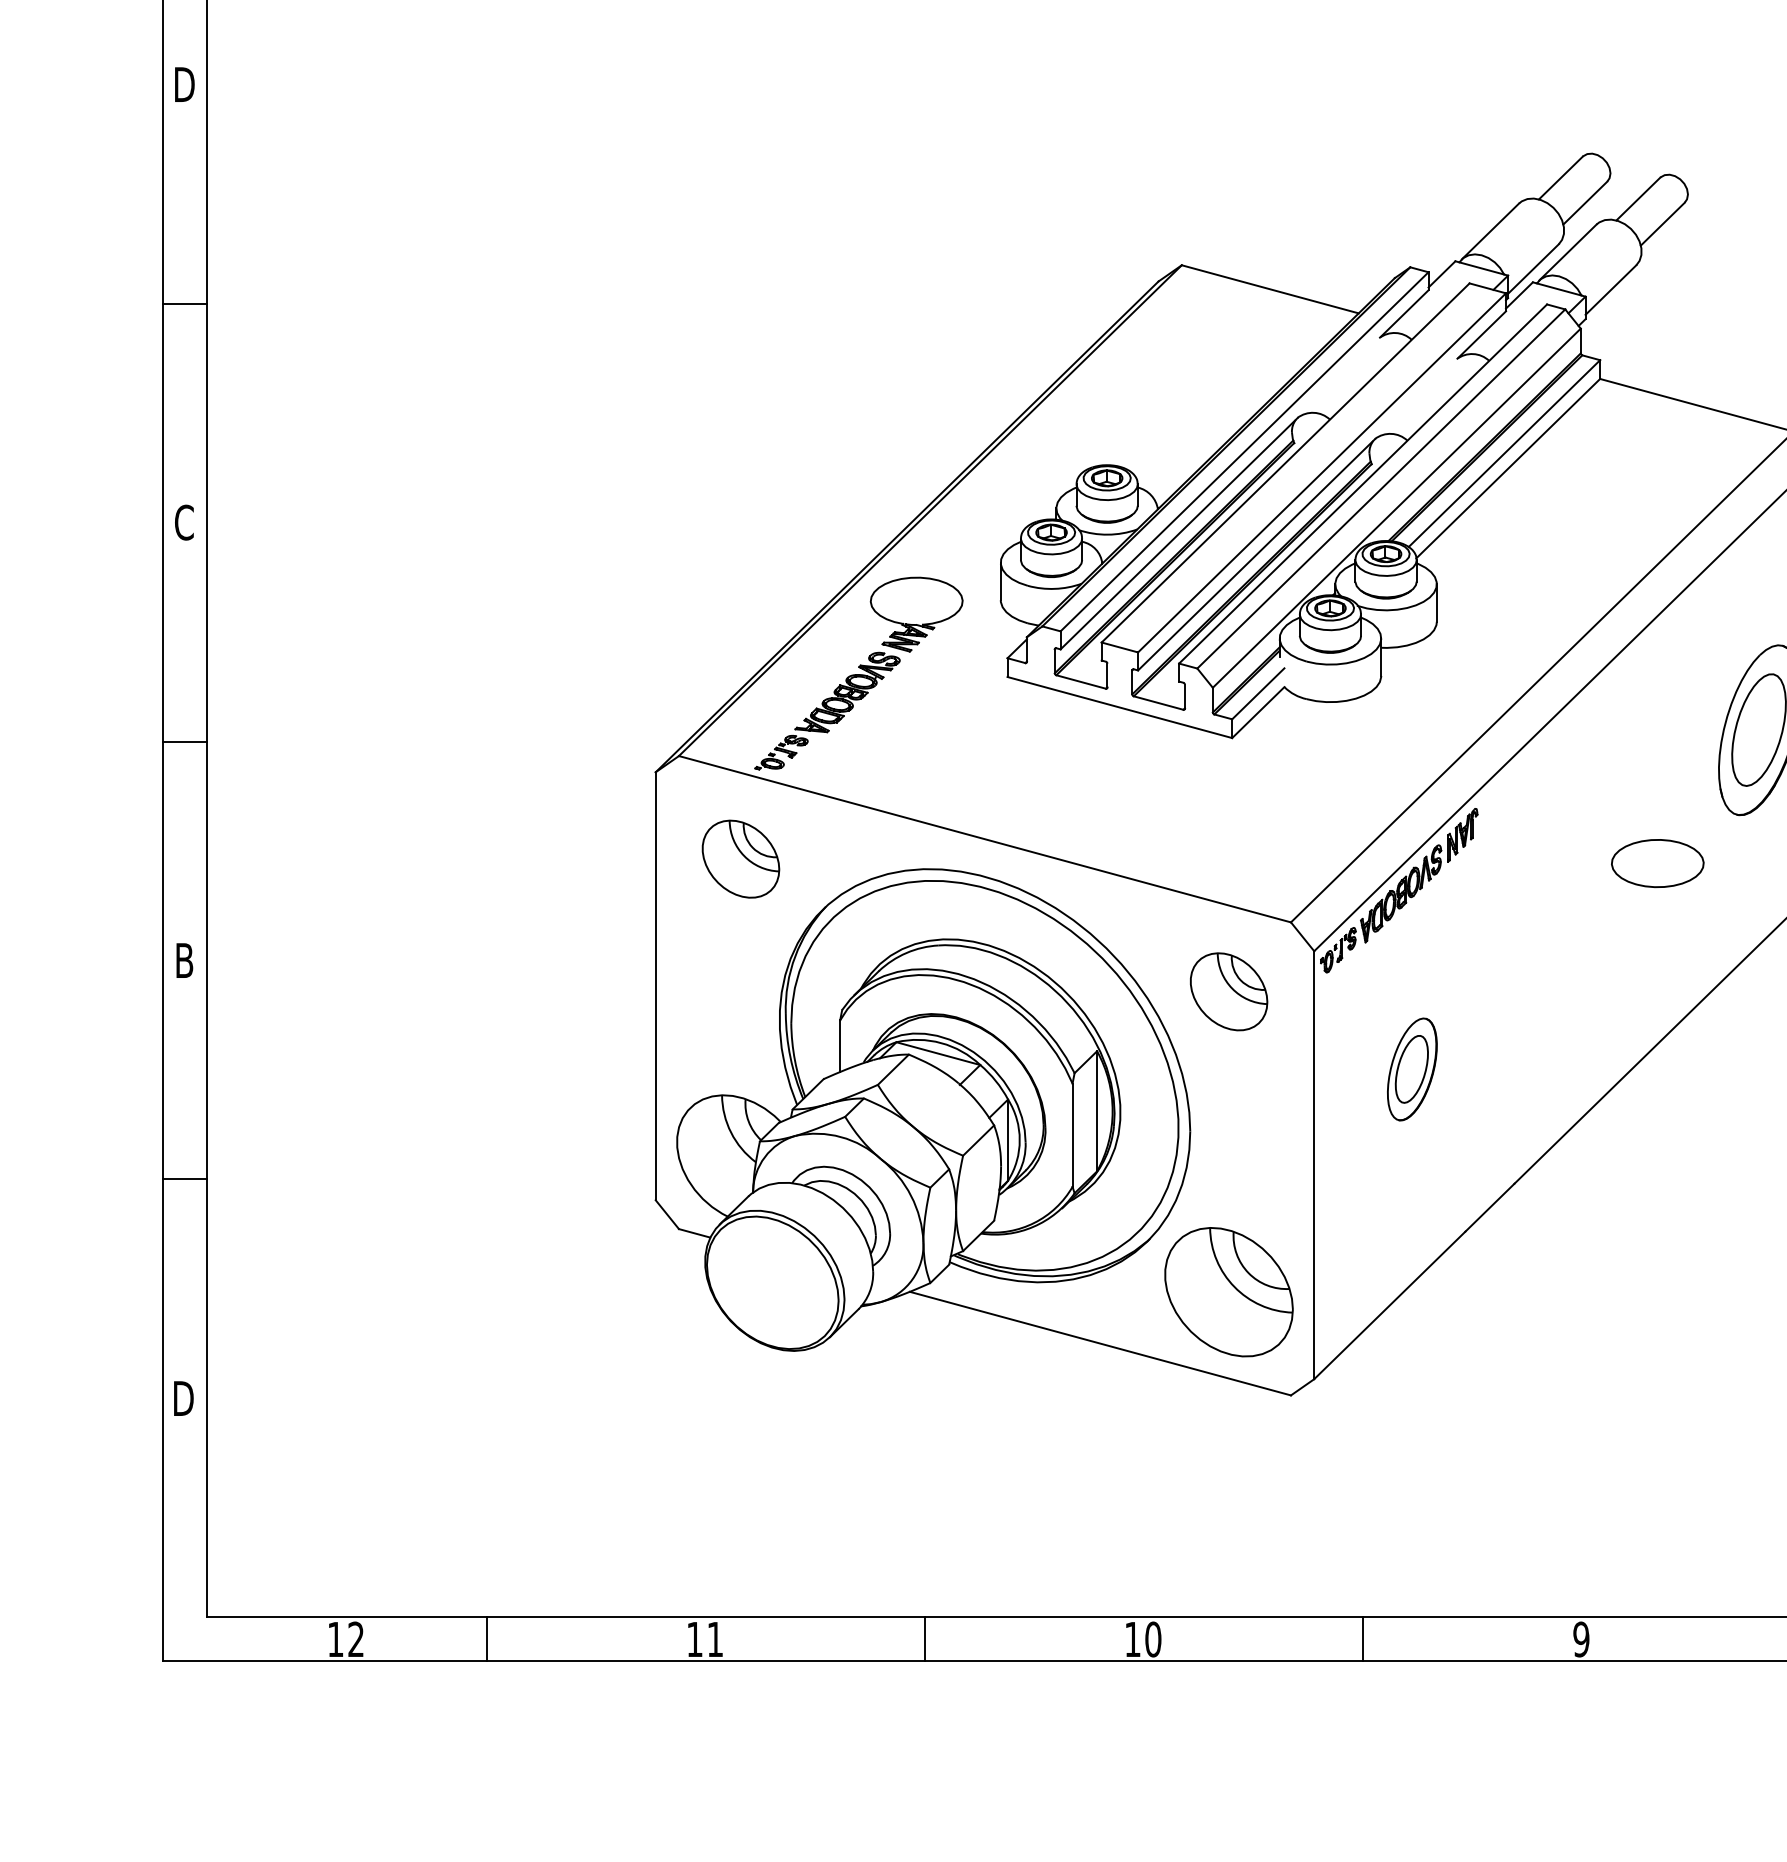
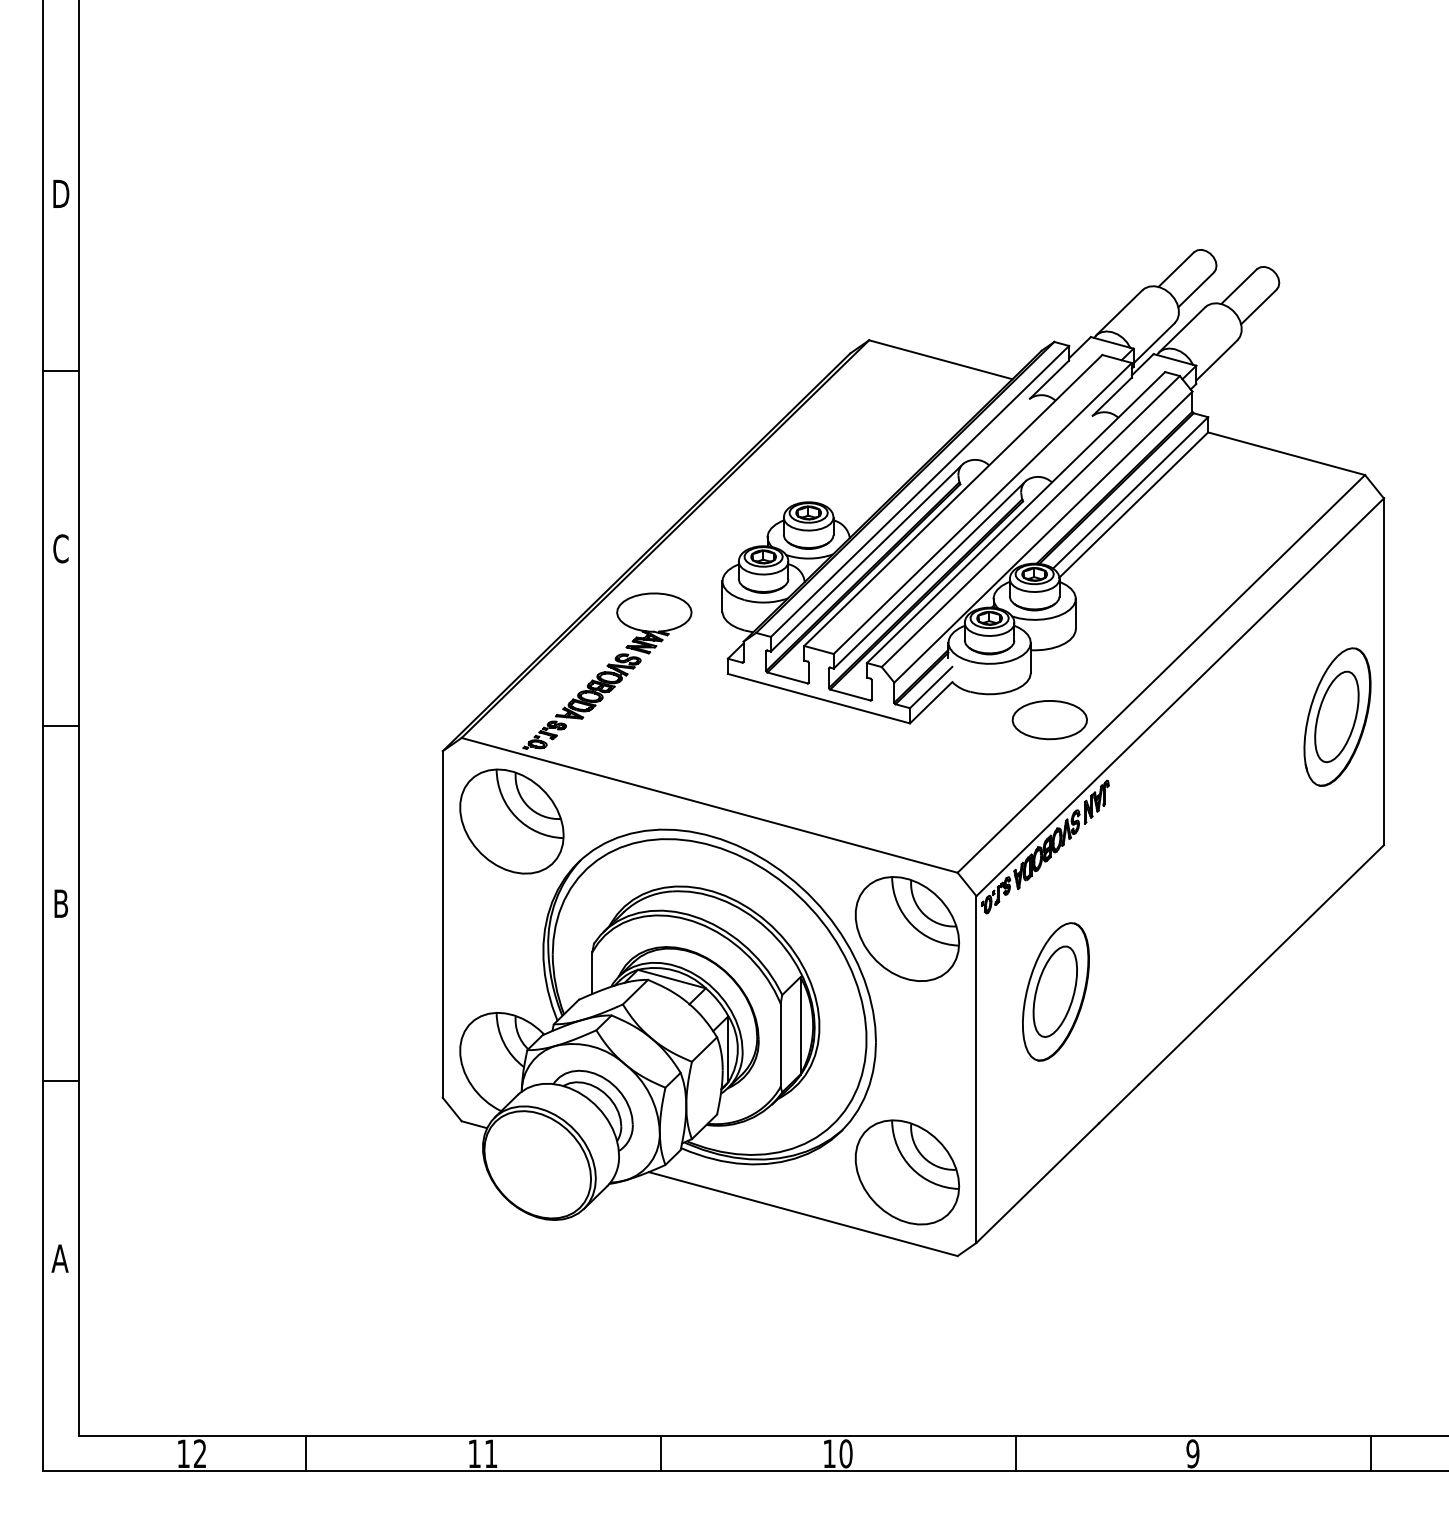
part: (740, 859) -> (511, 821), size x1.67
part: (1657, 864) -> (1049, 720), moved
part: (1229, 991) -> (907, 928), size x1.67
part: (1411, 1068) -> (1055, 991), size x1.67
text: (182, 1398) -> (59, 1258), D -> A

